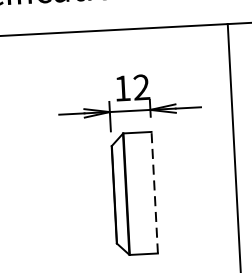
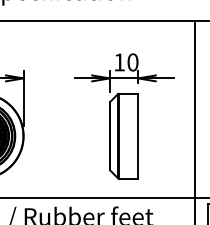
text: (141, 87) -> (132, 62), 12 -> 10
line: (155, 191) -> (138, 135), dashed -> solid

